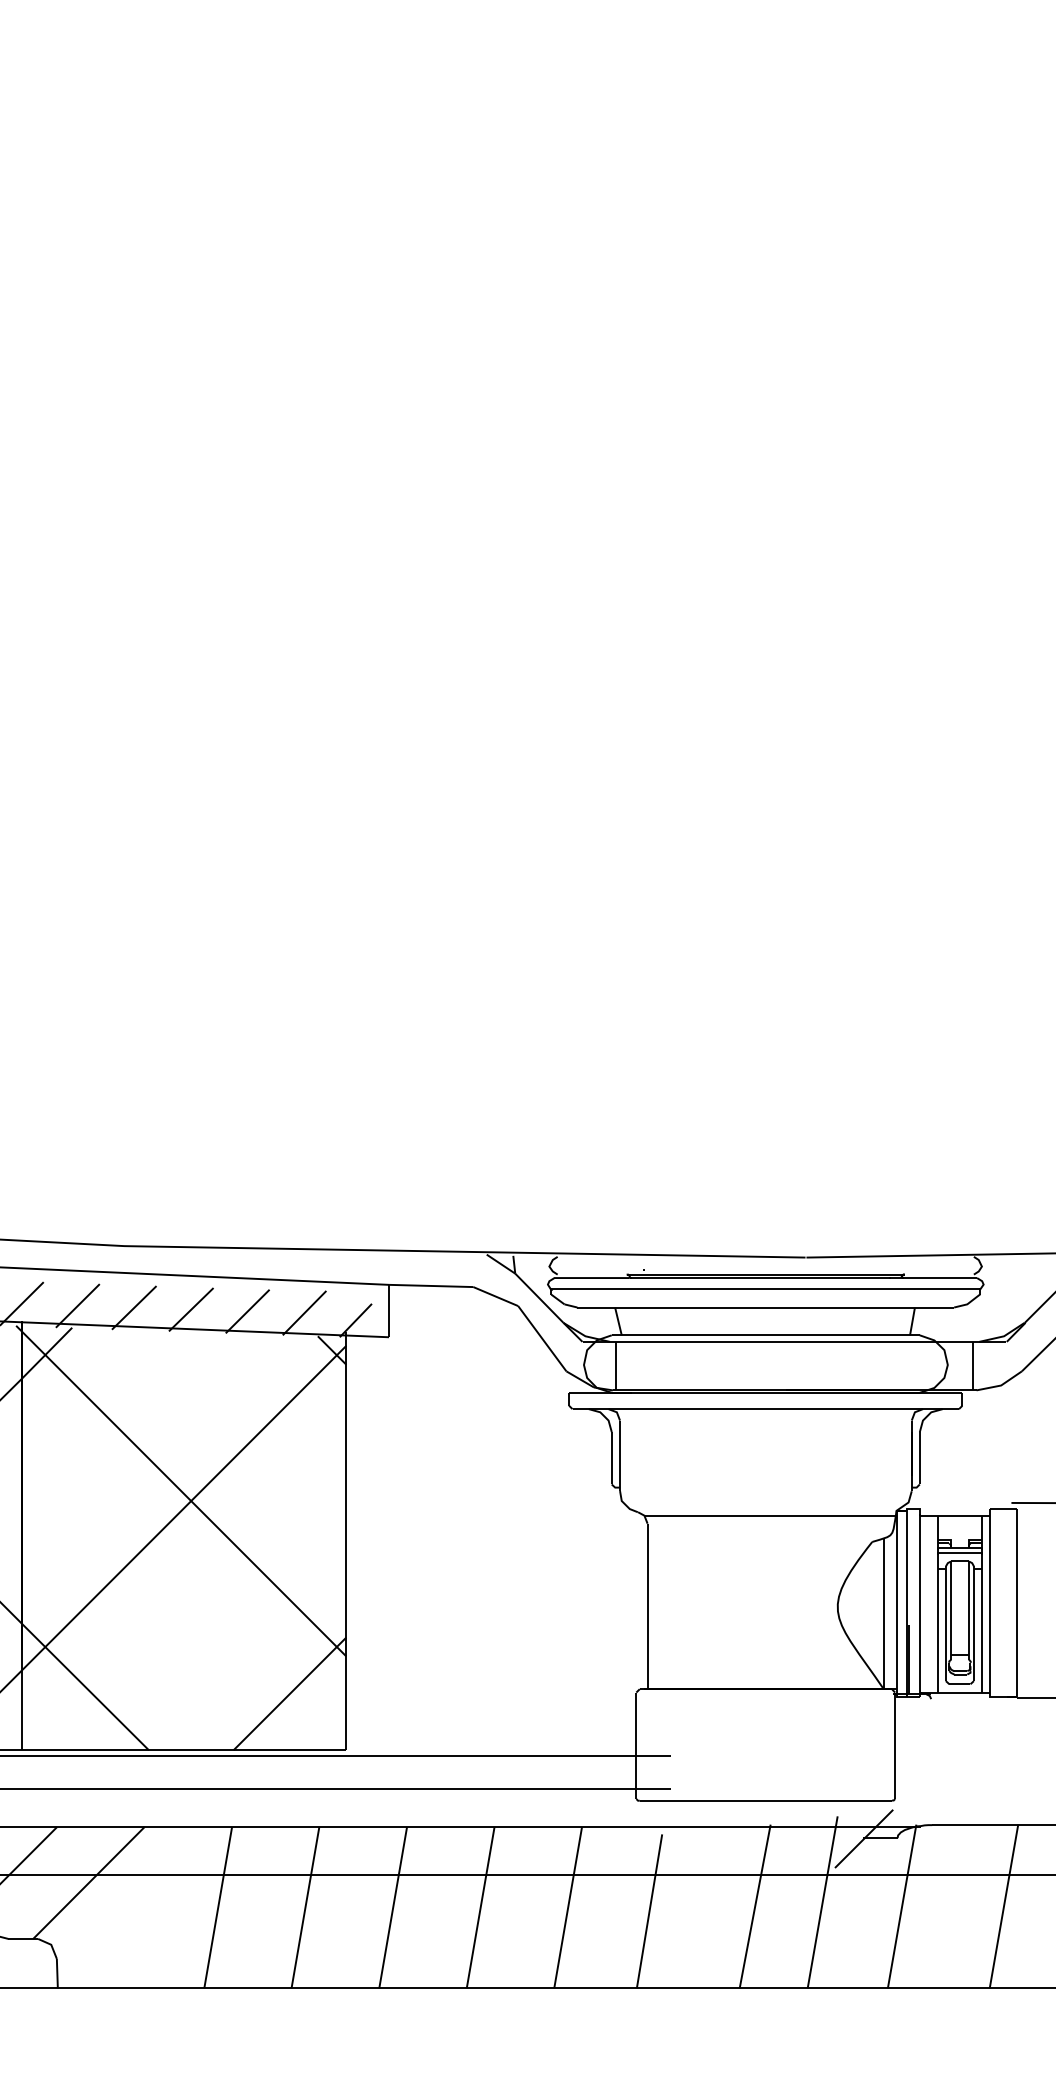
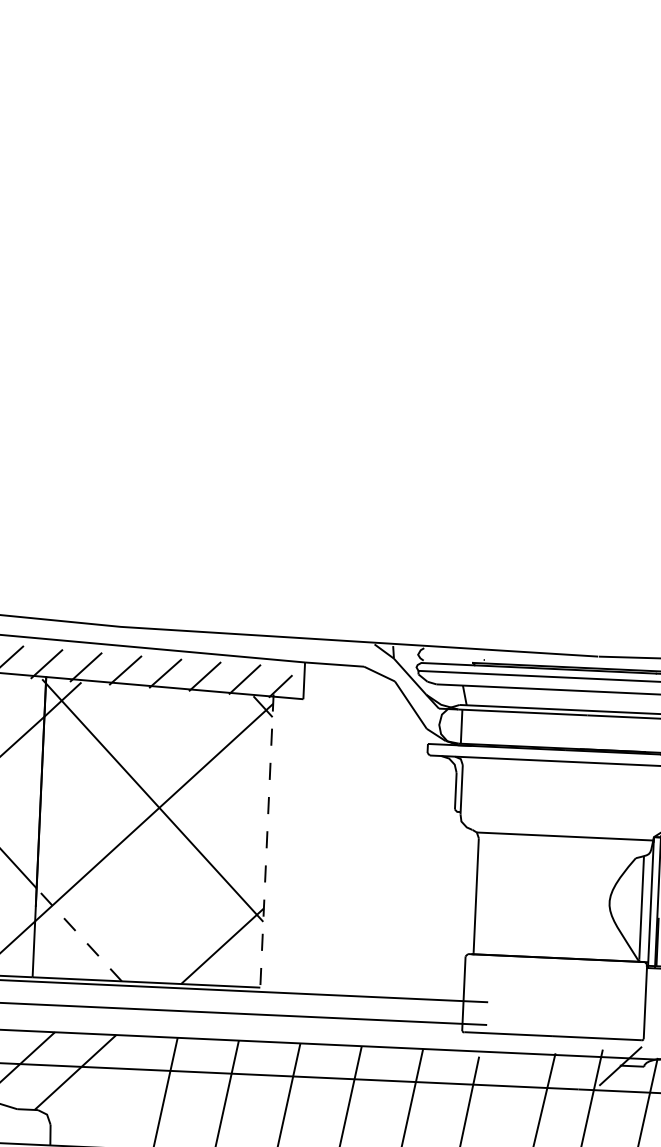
line: (346, 1541) -> (267, 841), solid -> dashed
line: (85, 1686) -> (79, 934), solid -> dashed

